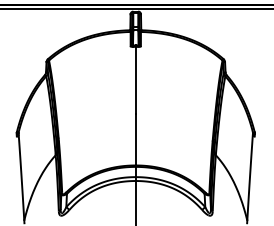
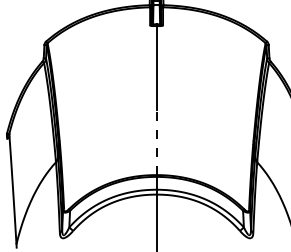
line: (135, 139) -> (156, 142), solid -> dashed

